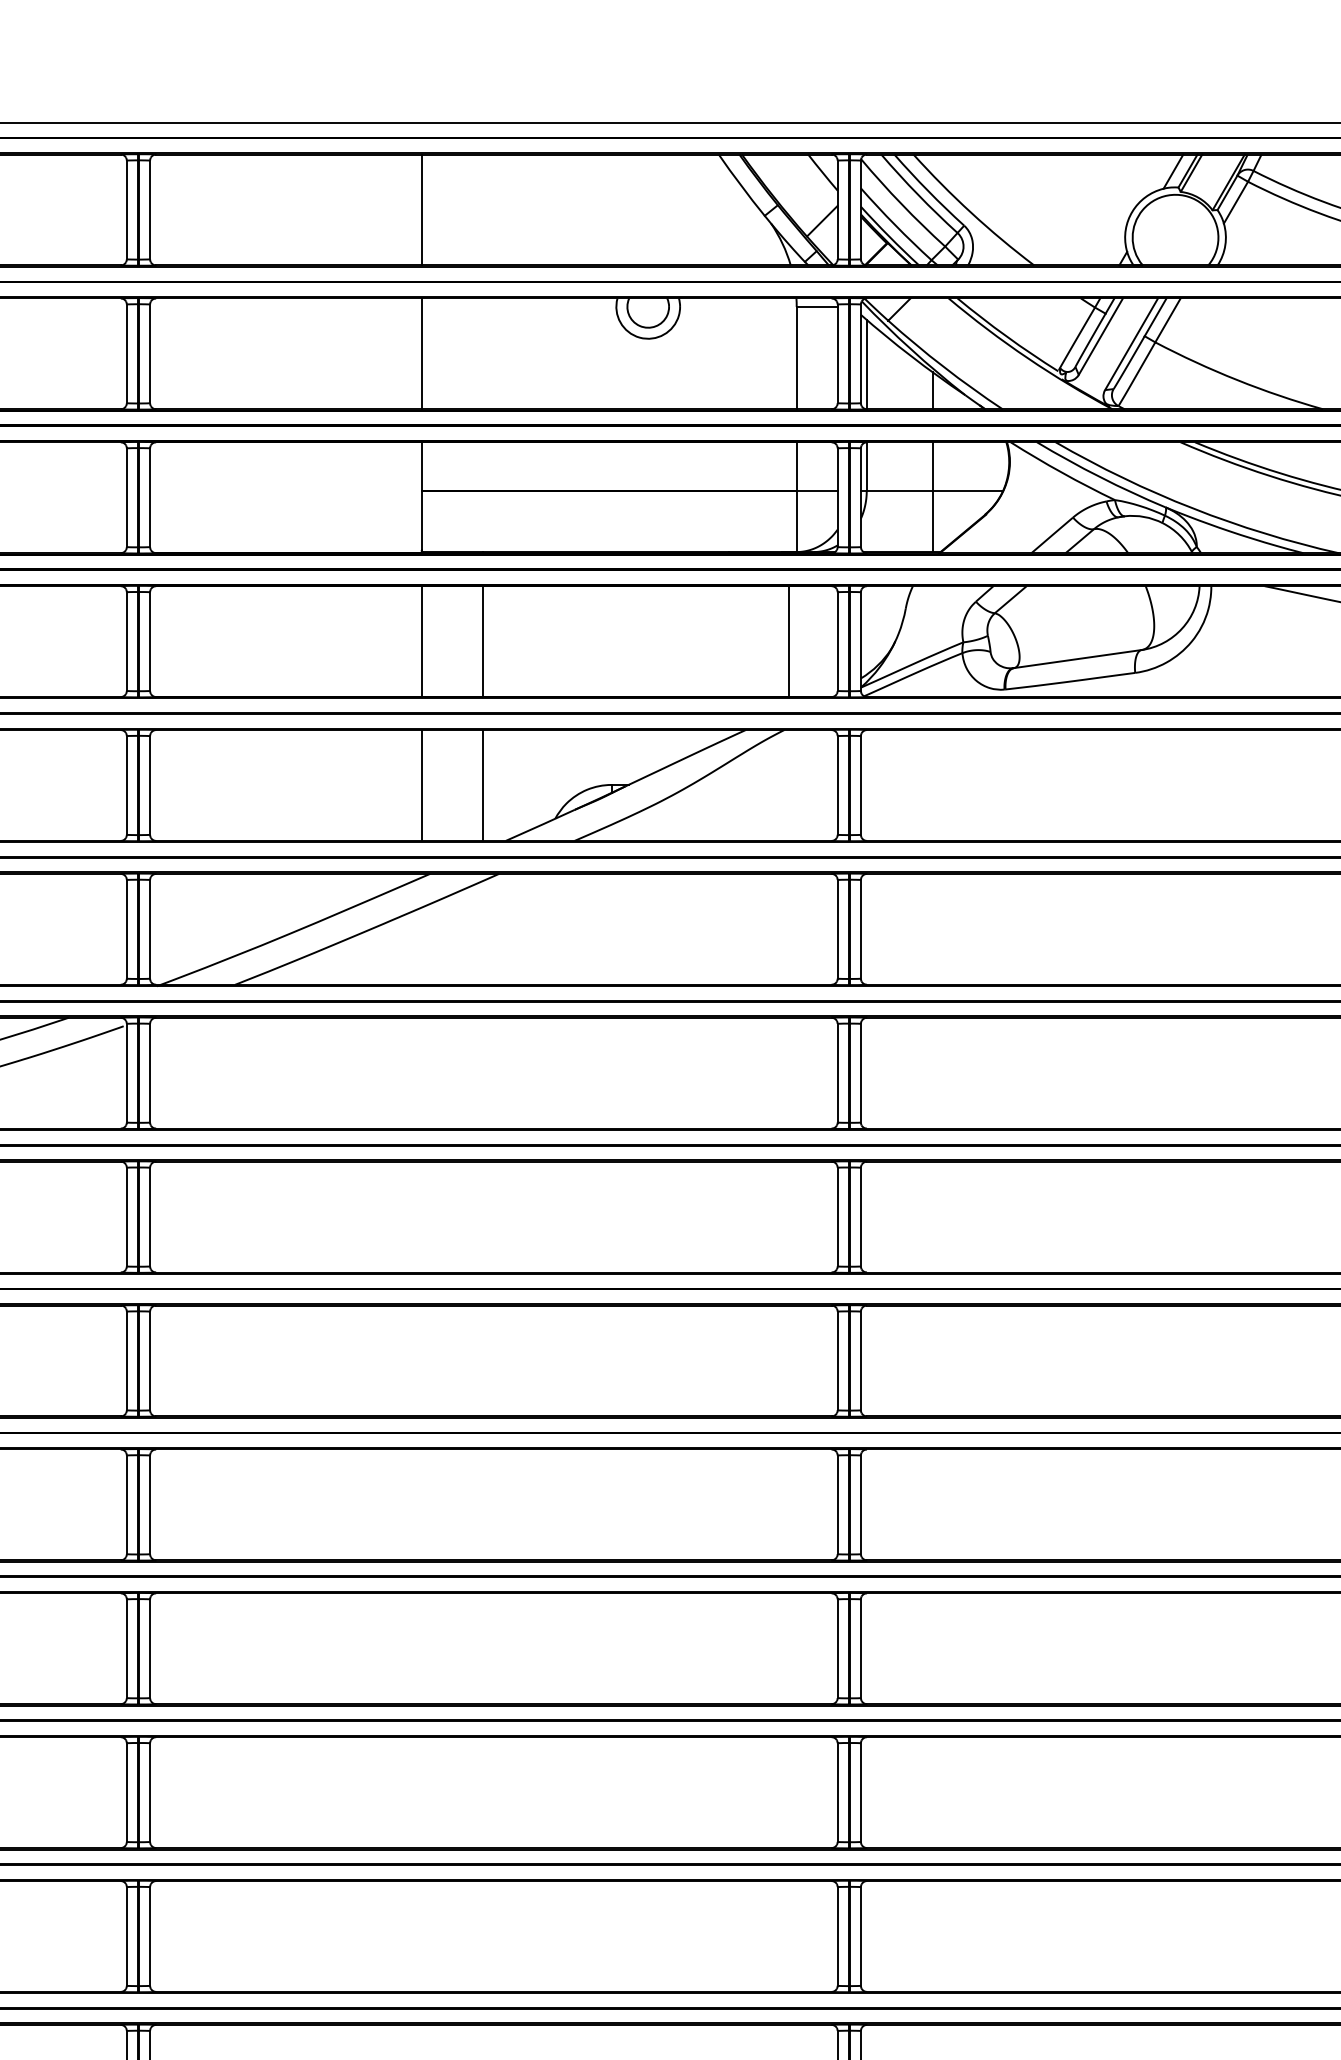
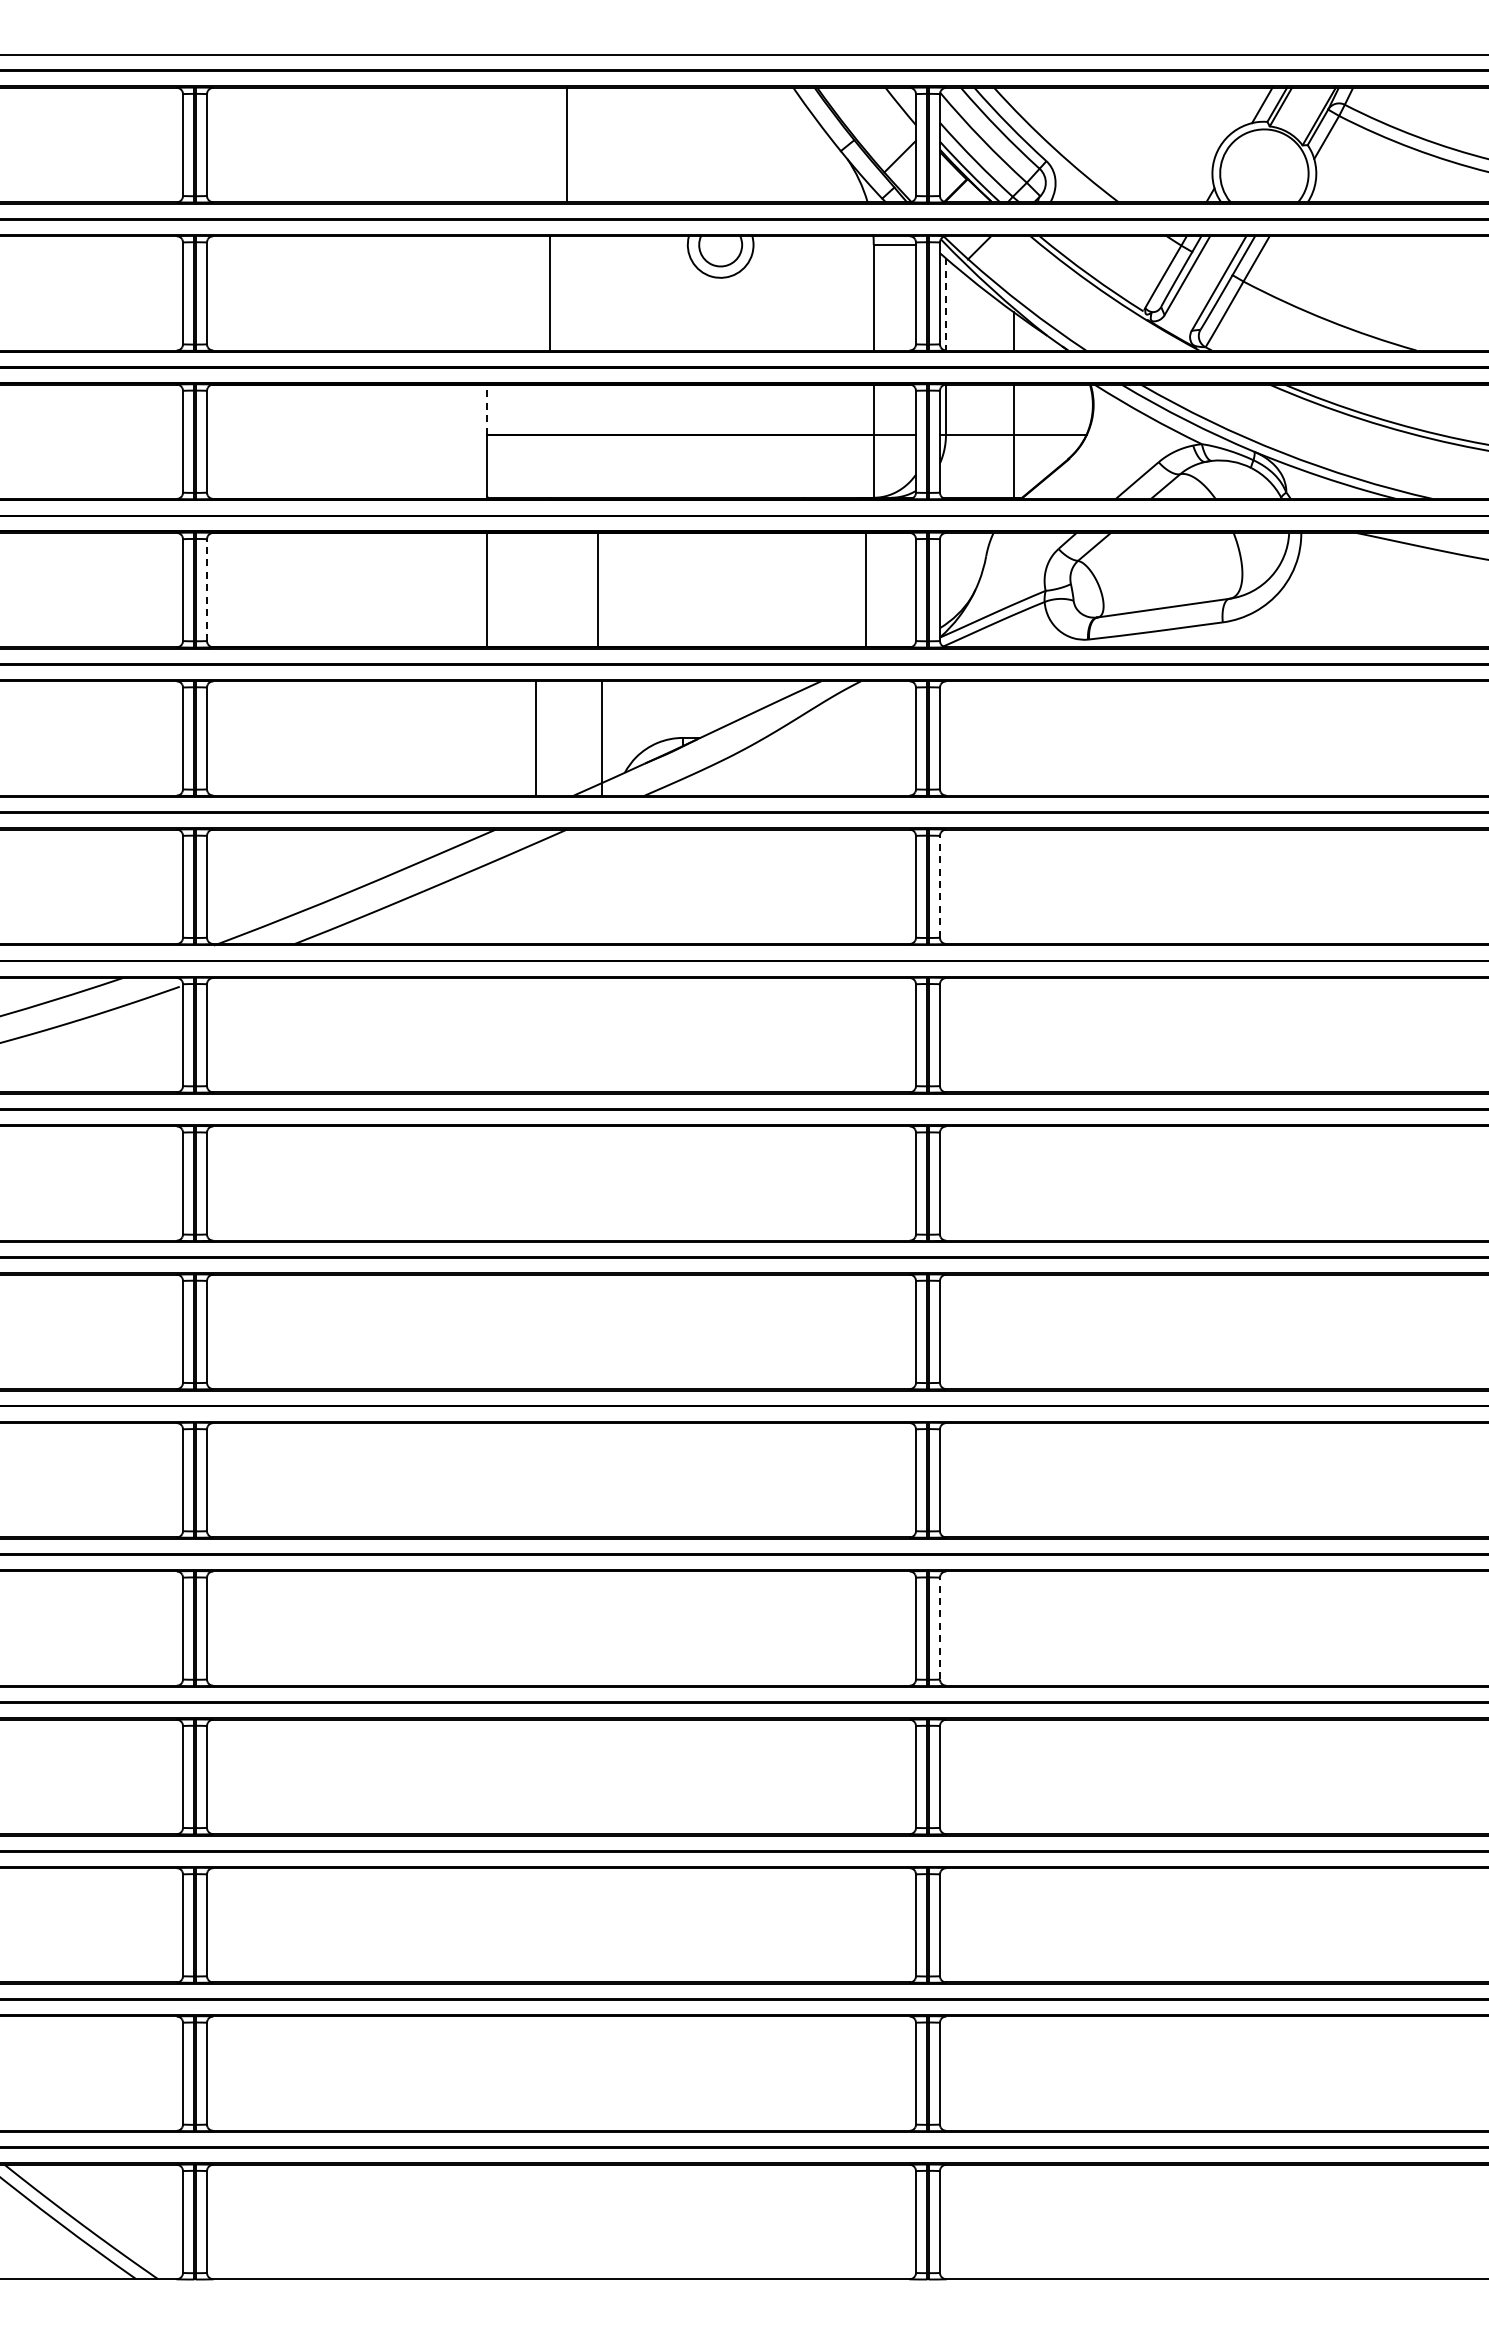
line: (421, 209) -> (566, 144), moved
line: (421, 353) -> (549, 293), moved
line: (866, 364) -> (945, 304), solid -> dashed
line: (421, 466) -> (486, 409), solid -> dashed
line: (150, 641) -> (207, 590), solid -> dashed
line: (483, 641) -> (598, 589), moved
line: (421, 785) -> (535, 738), moved
line: (483, 785) -> (602, 738), moved
line: (860, 929) -> (939, 886), solid -> dashed
line: (860, 1648) -> (939, 1628), solid -> dashed

